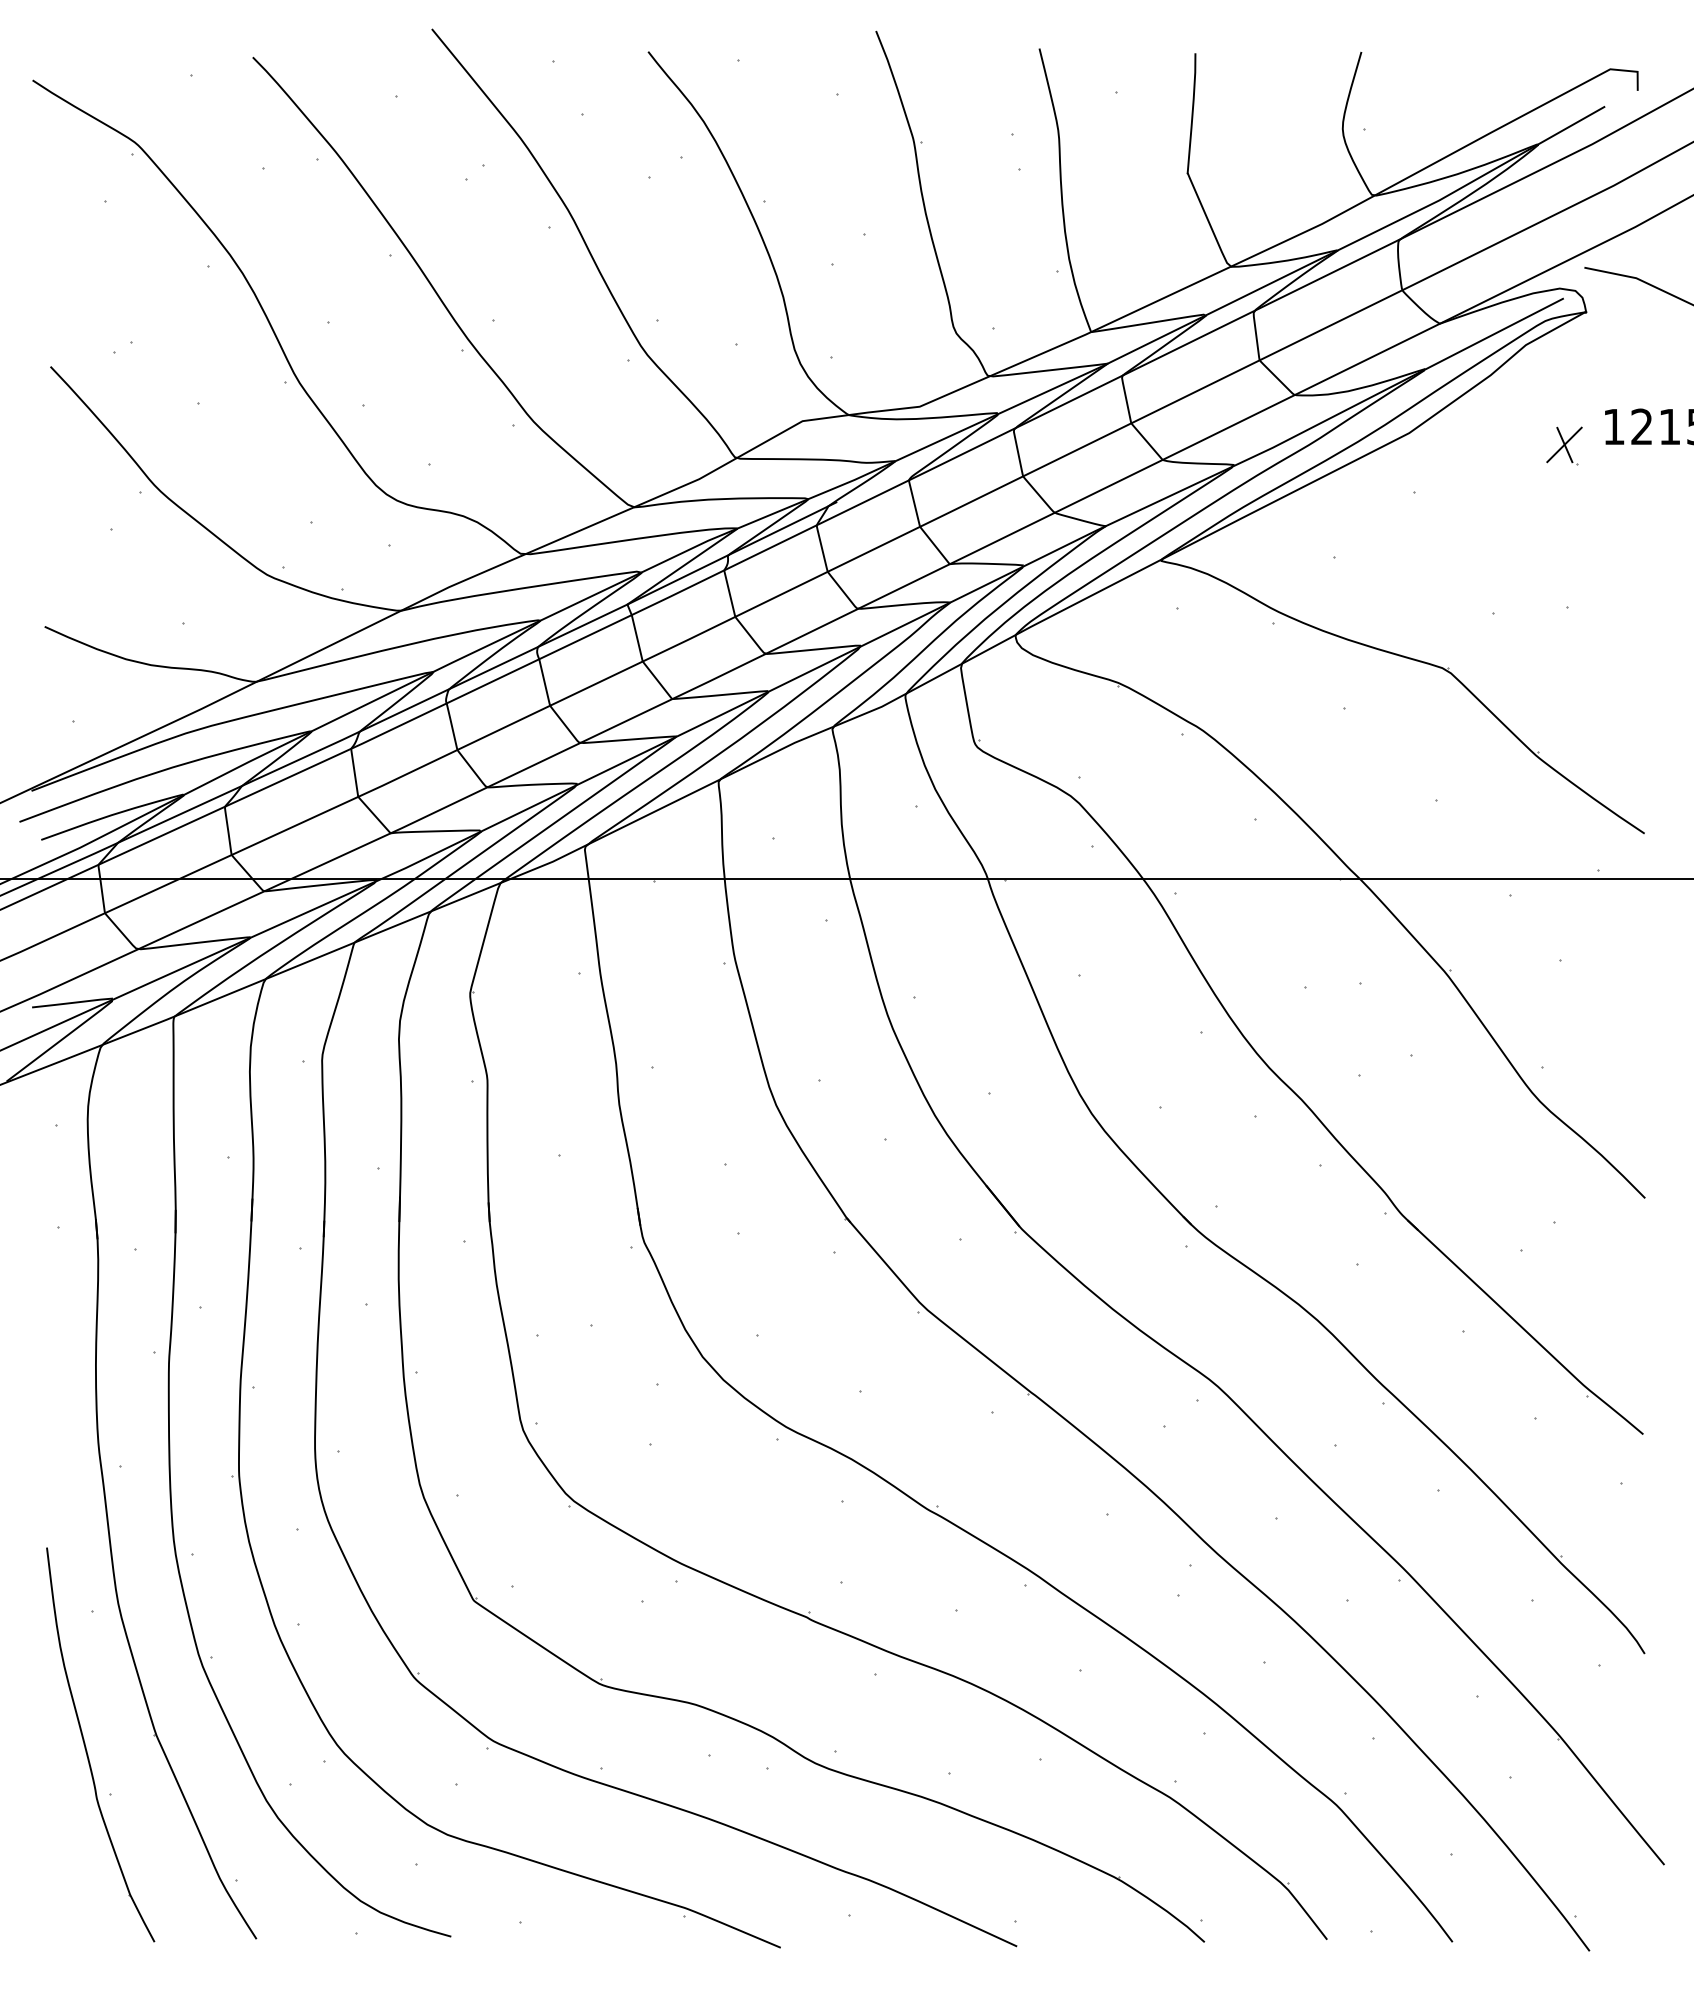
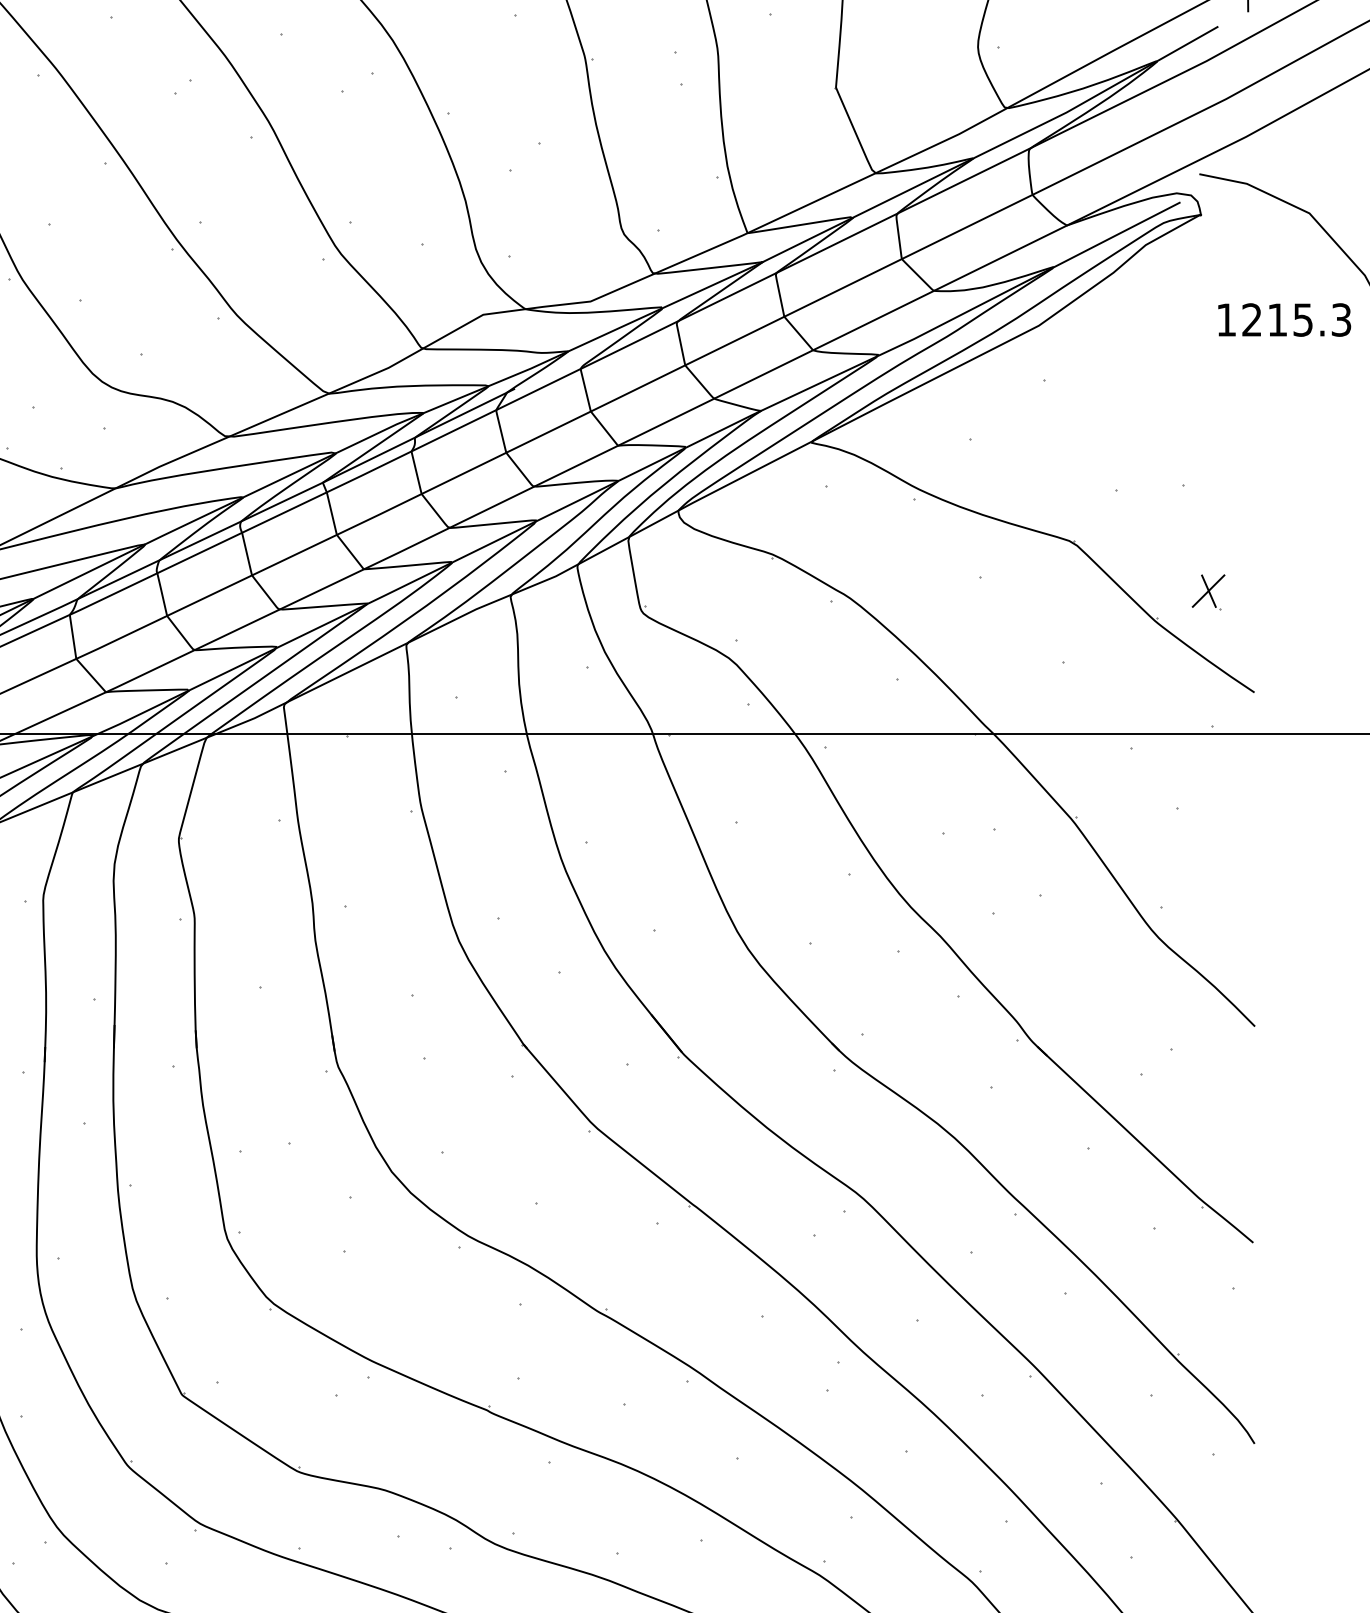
part: (1564, 445) -> (1208, 591), moved

